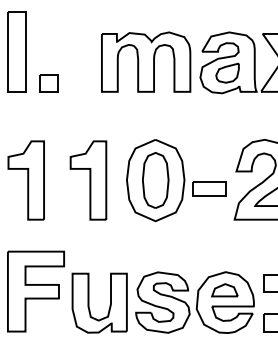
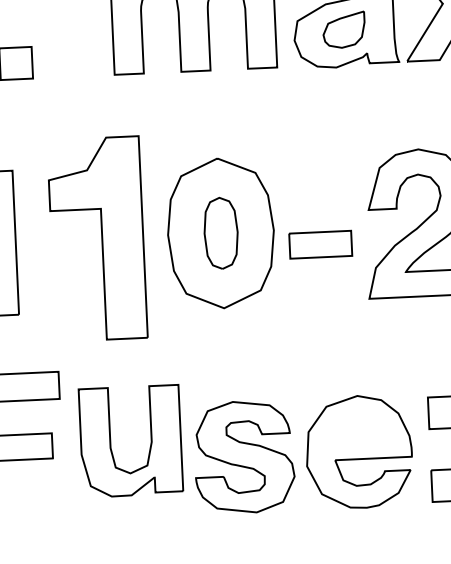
part: (88, 180) -> (97, 238), size x1.4
part: (155, 180) -> (220, 233), size x0.7
part: (224, 290) -> (356, 429), removed
part: (89, 302) -> (112, 440), moved

